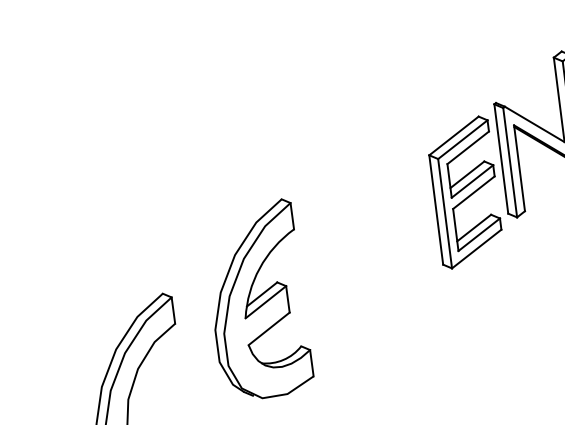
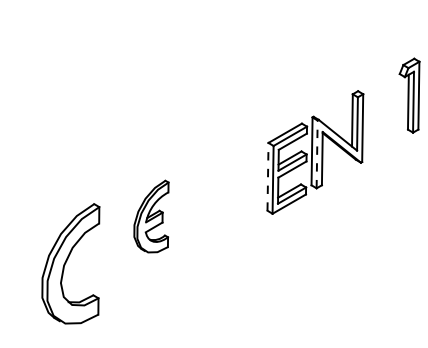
line: (510, 162) -> (317, 154), solid -> dashed
line: (436, 209) -> (268, 176), solid -> dashed
part: (257, 300) -> (151, 216), size x0.6

